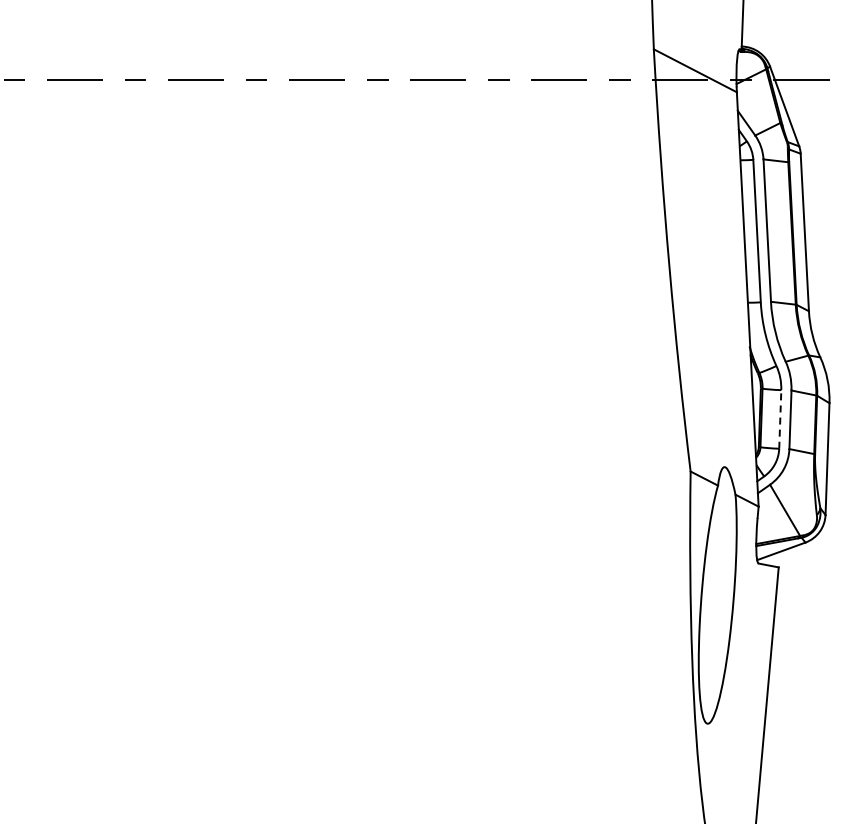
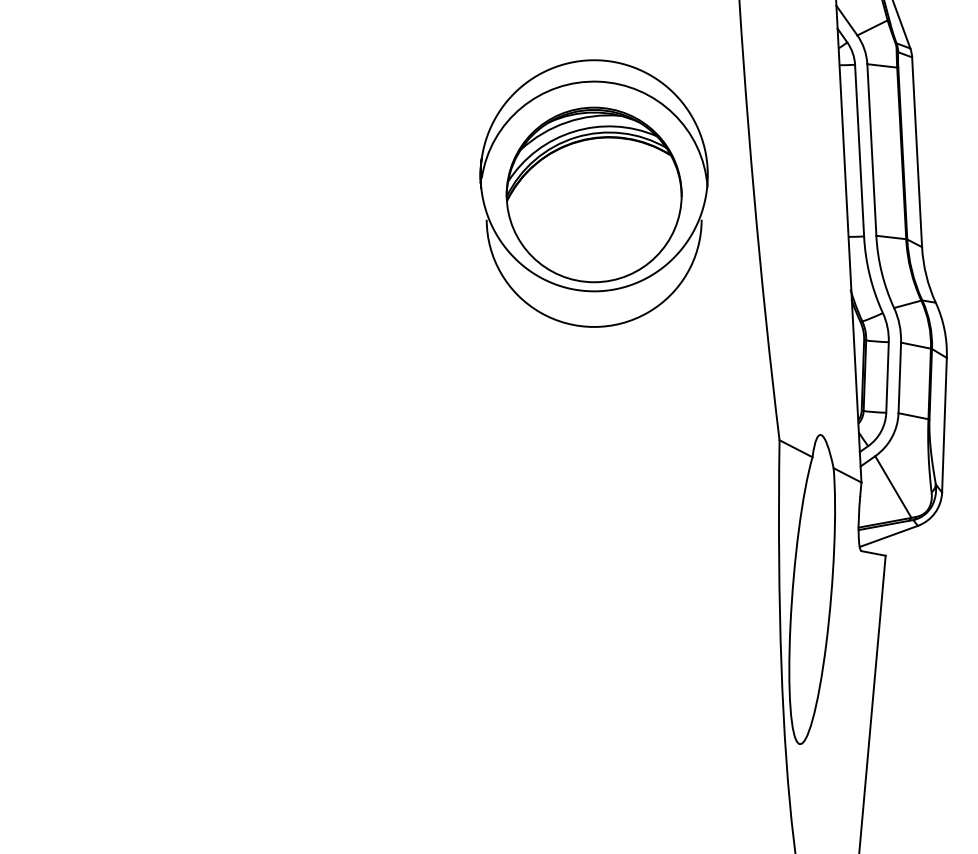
part: (536, 266) -> (593, 193), added
line: (780, 418) -> (887, 376), dashed -> solid

